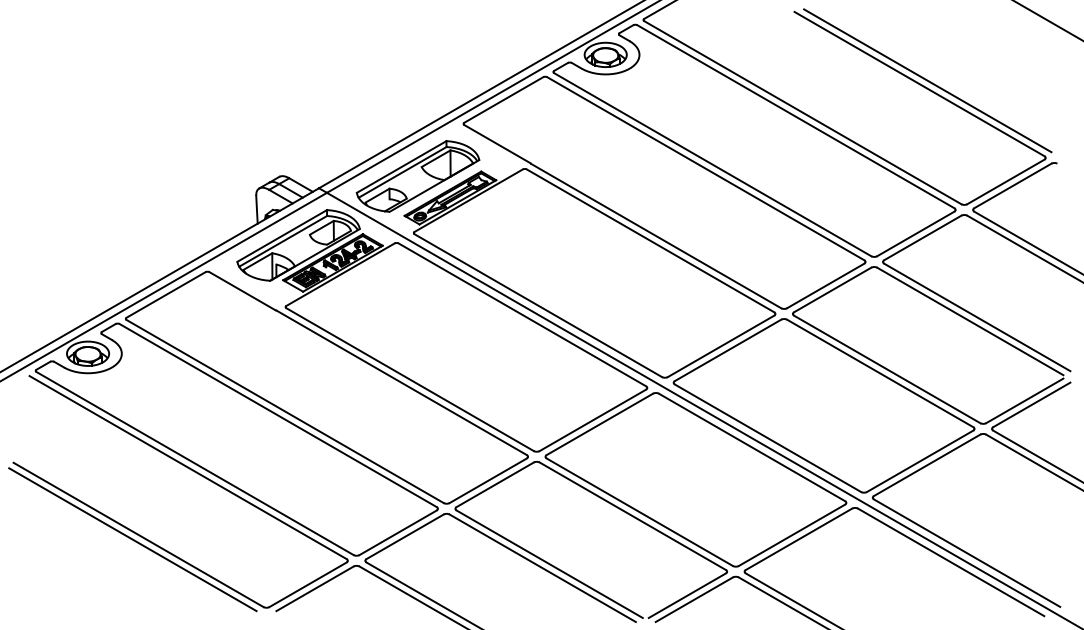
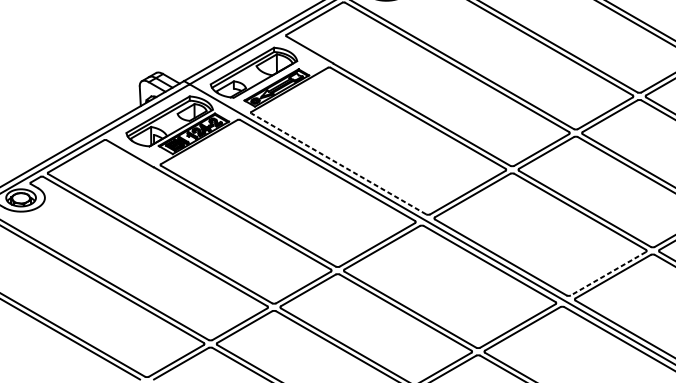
line: (538, 305) -> (338, 163), solid -> dashed
line: (919, 461) -> (607, 273), solid -> dashed

